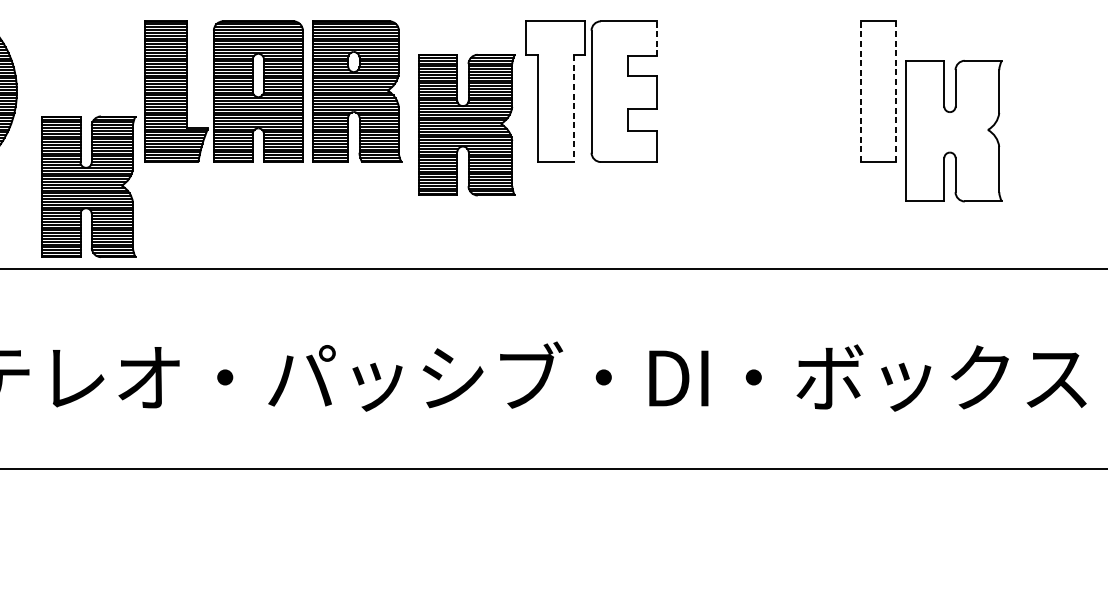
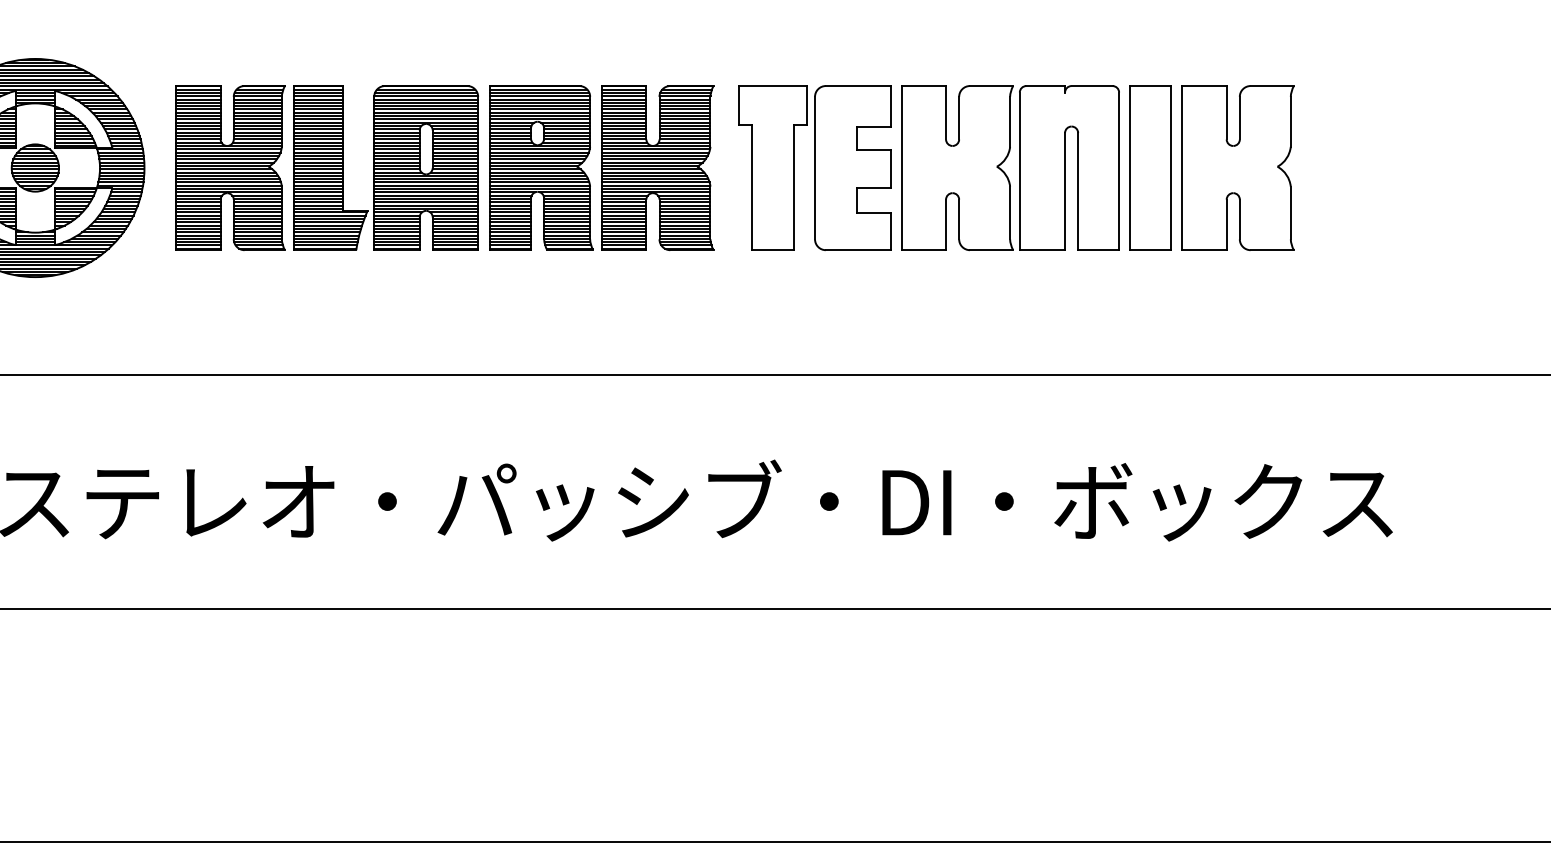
line: (656, 38) -> (890, 105), dashed -> solid
line: (861, 91) -> (1129, 167), dashed -> solid
line: (896, 92) -> (1170, 168), dashed -> solid
part: (754, 95) -> (1005, 172), added
line: (573, 109) -> (793, 188), dashed -> solid
part: (466, 124) -> (657, 167), moved
part: (953, 130) -> (1237, 167), moved
part: (88, 186) -> (230, 167), moved

